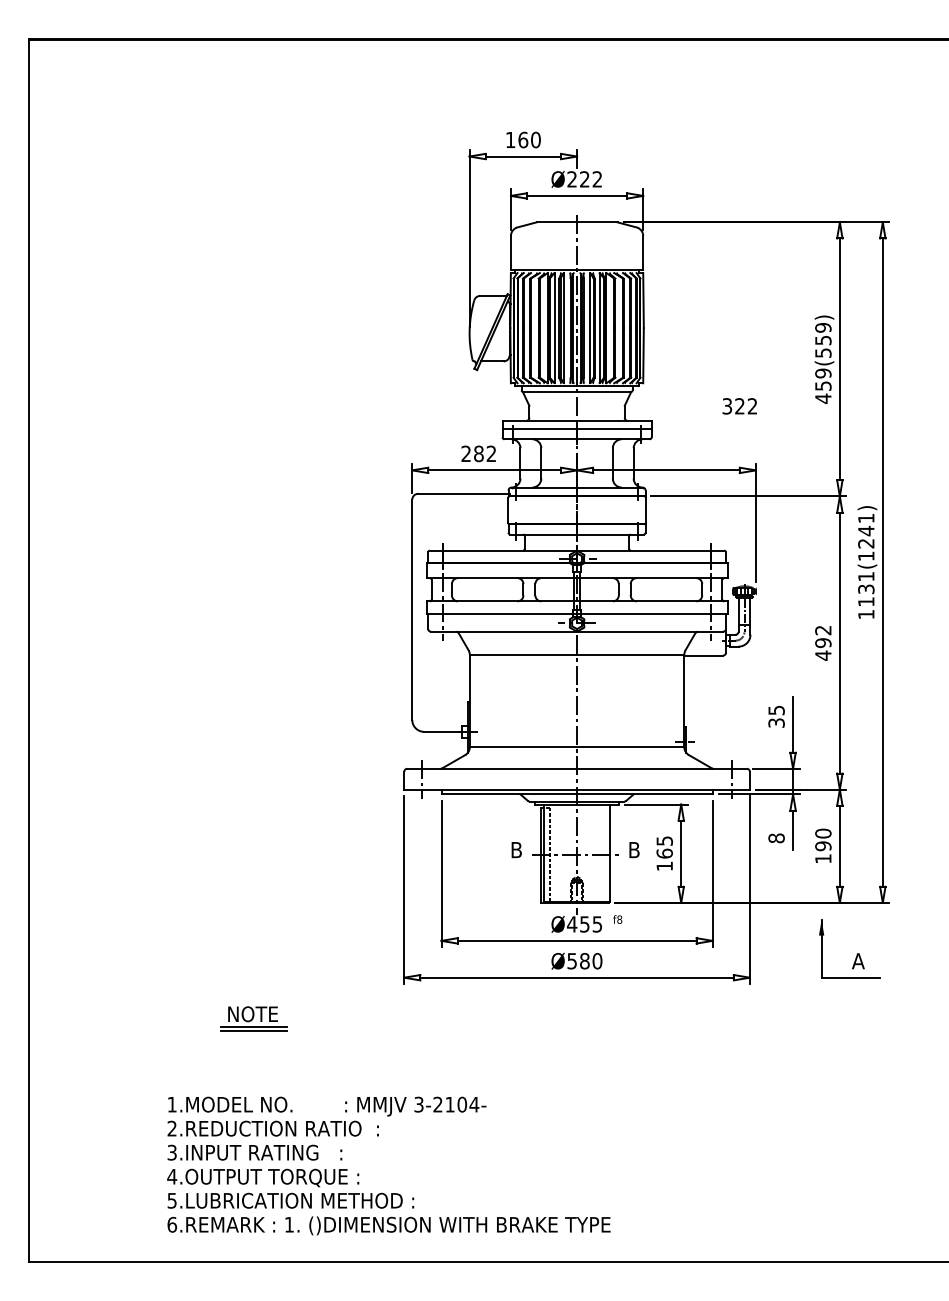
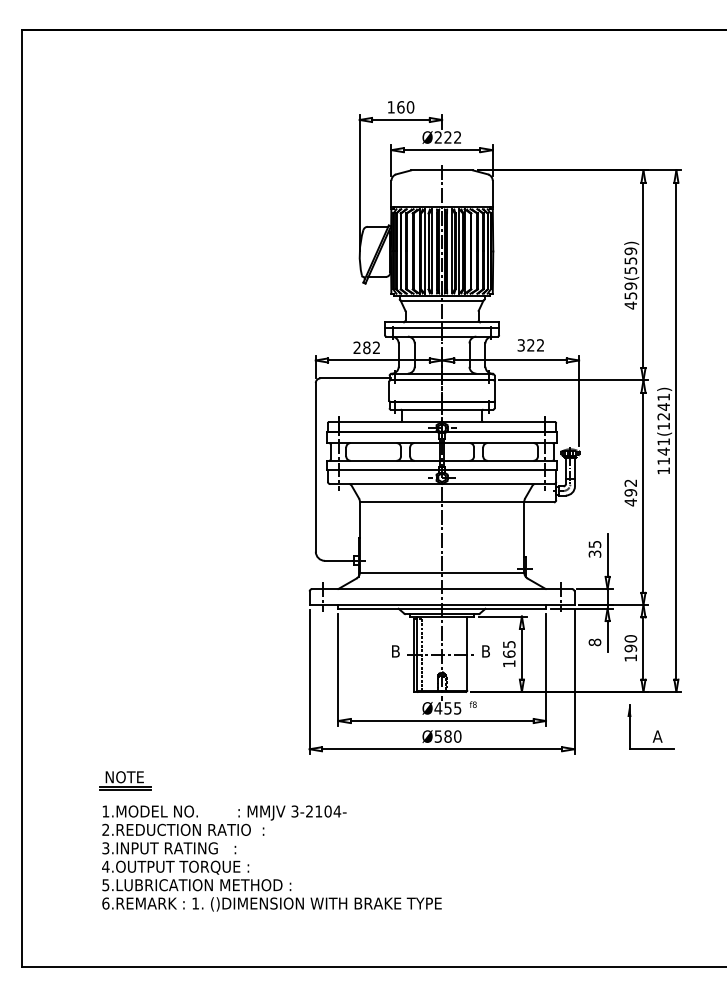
text: (739, 406) -> (530, 345), moved
text: (866, 589) -> (663, 451), 1131(1241) -> 1141(1241)
part: (253, 1018) -> (125, 780), moved
text: (388, 1165) -> (271, 858), moved

